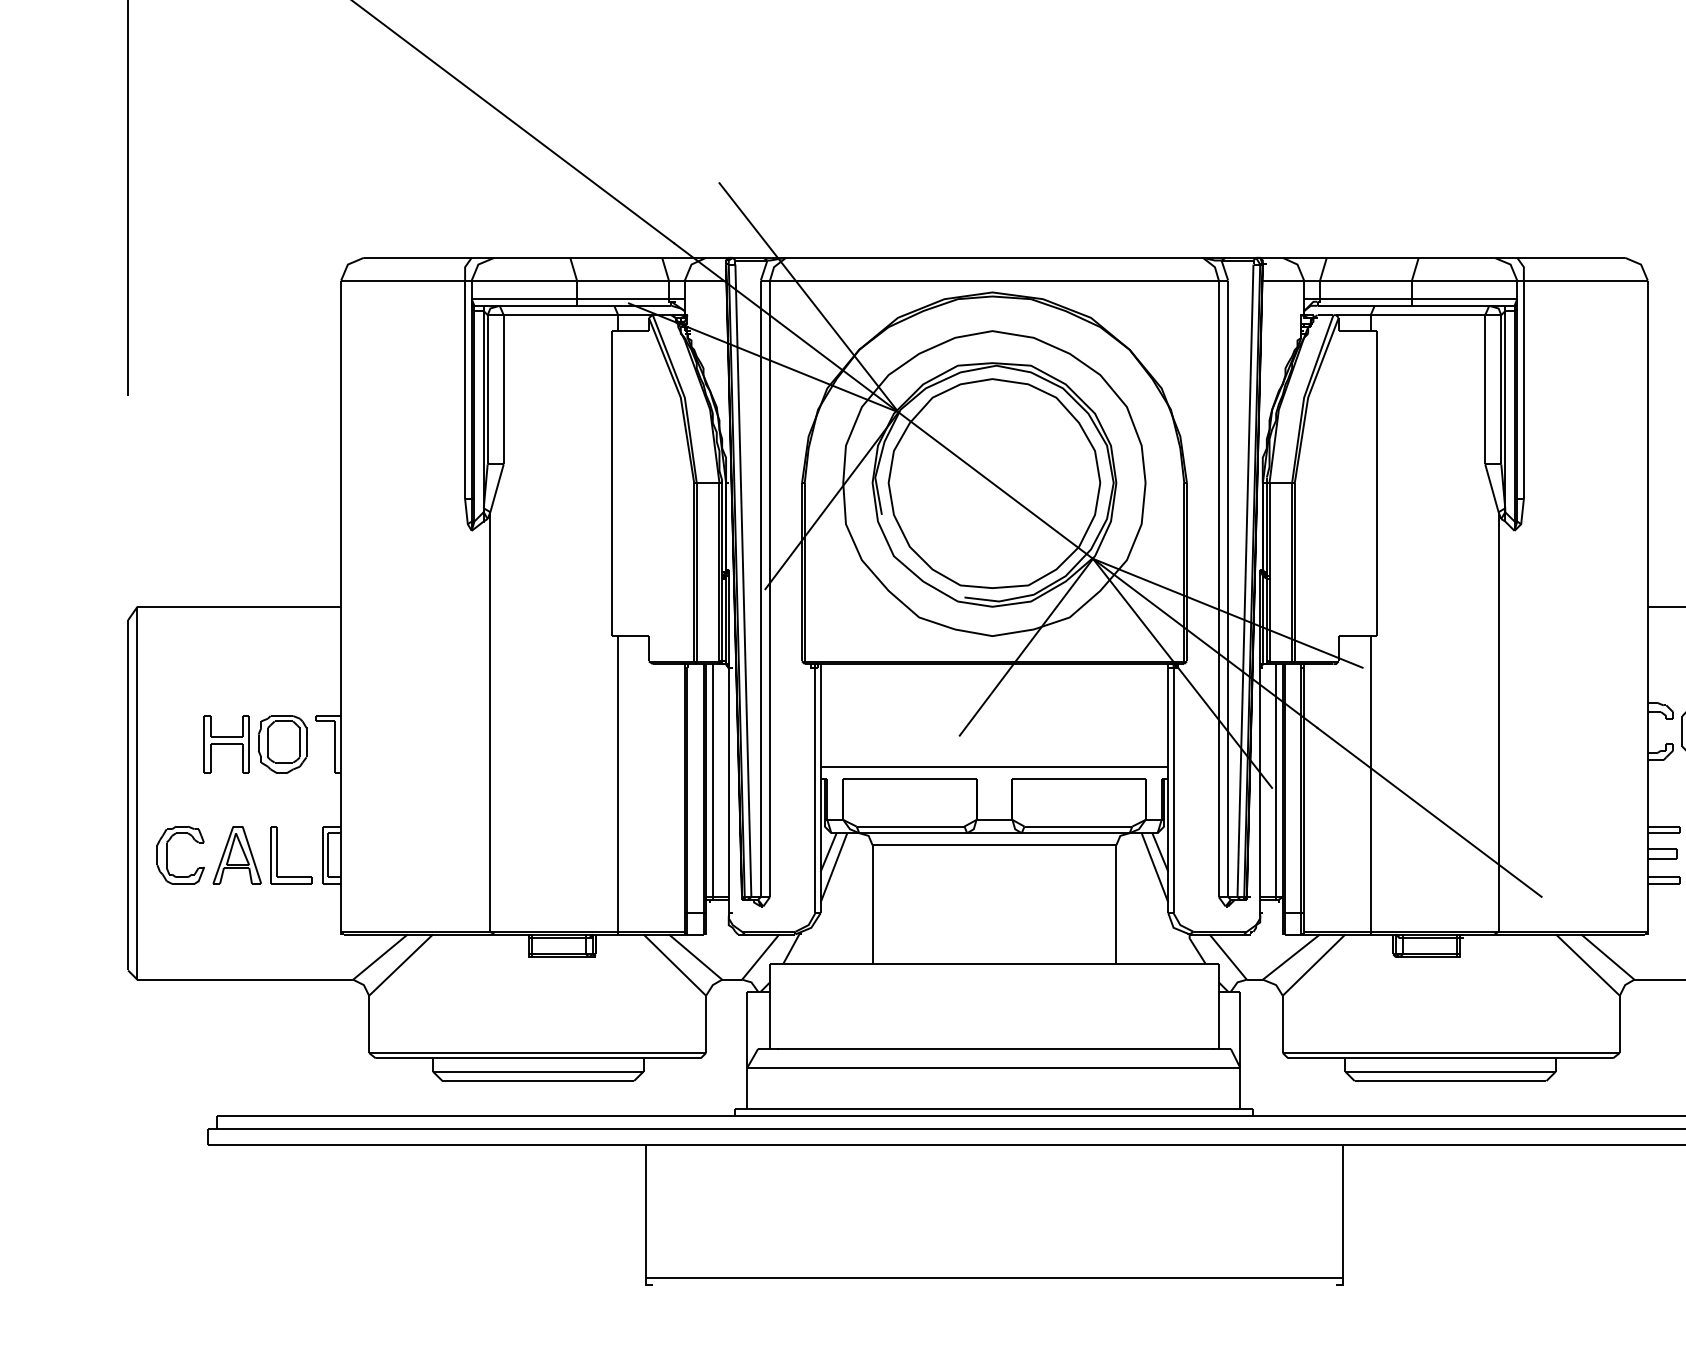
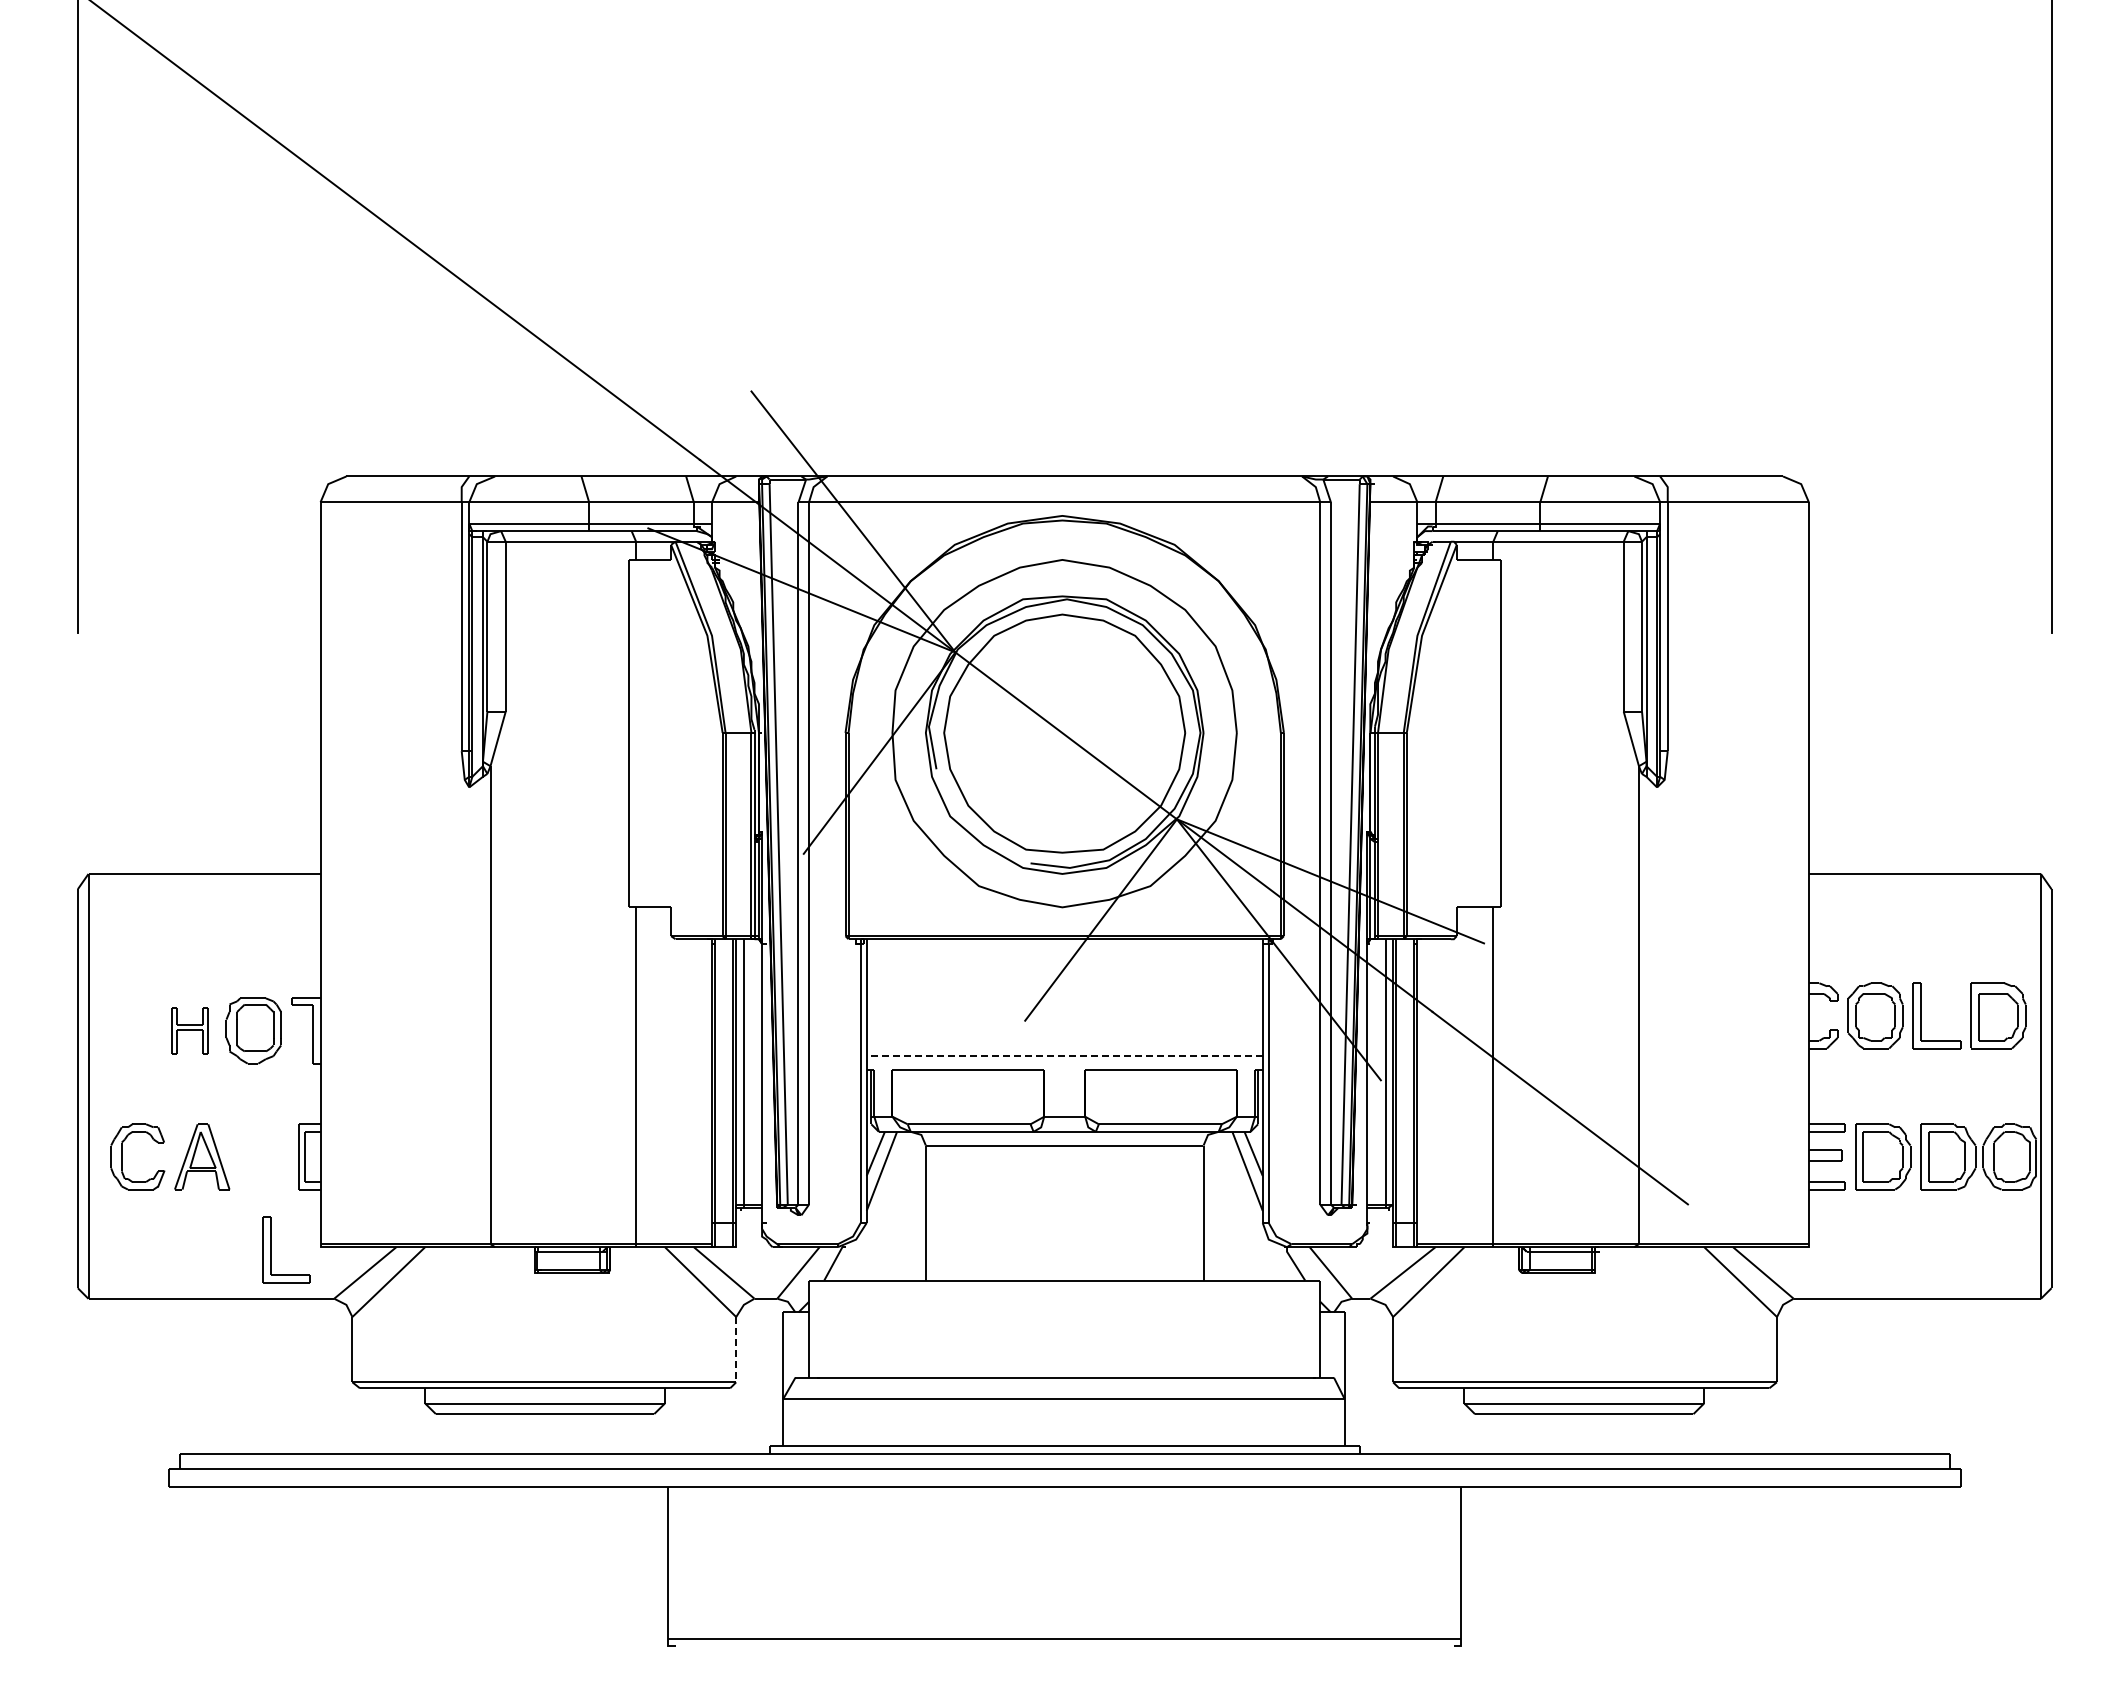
part: (226, 744) -> (189, 1030), size x0.7
line: (994, 767) -> (1064, 1056), solid -> dashed
part: (277, 854) -> (271, 1249), moved
line: (706, 1024) -> (736, 1349), solid -> dashed

